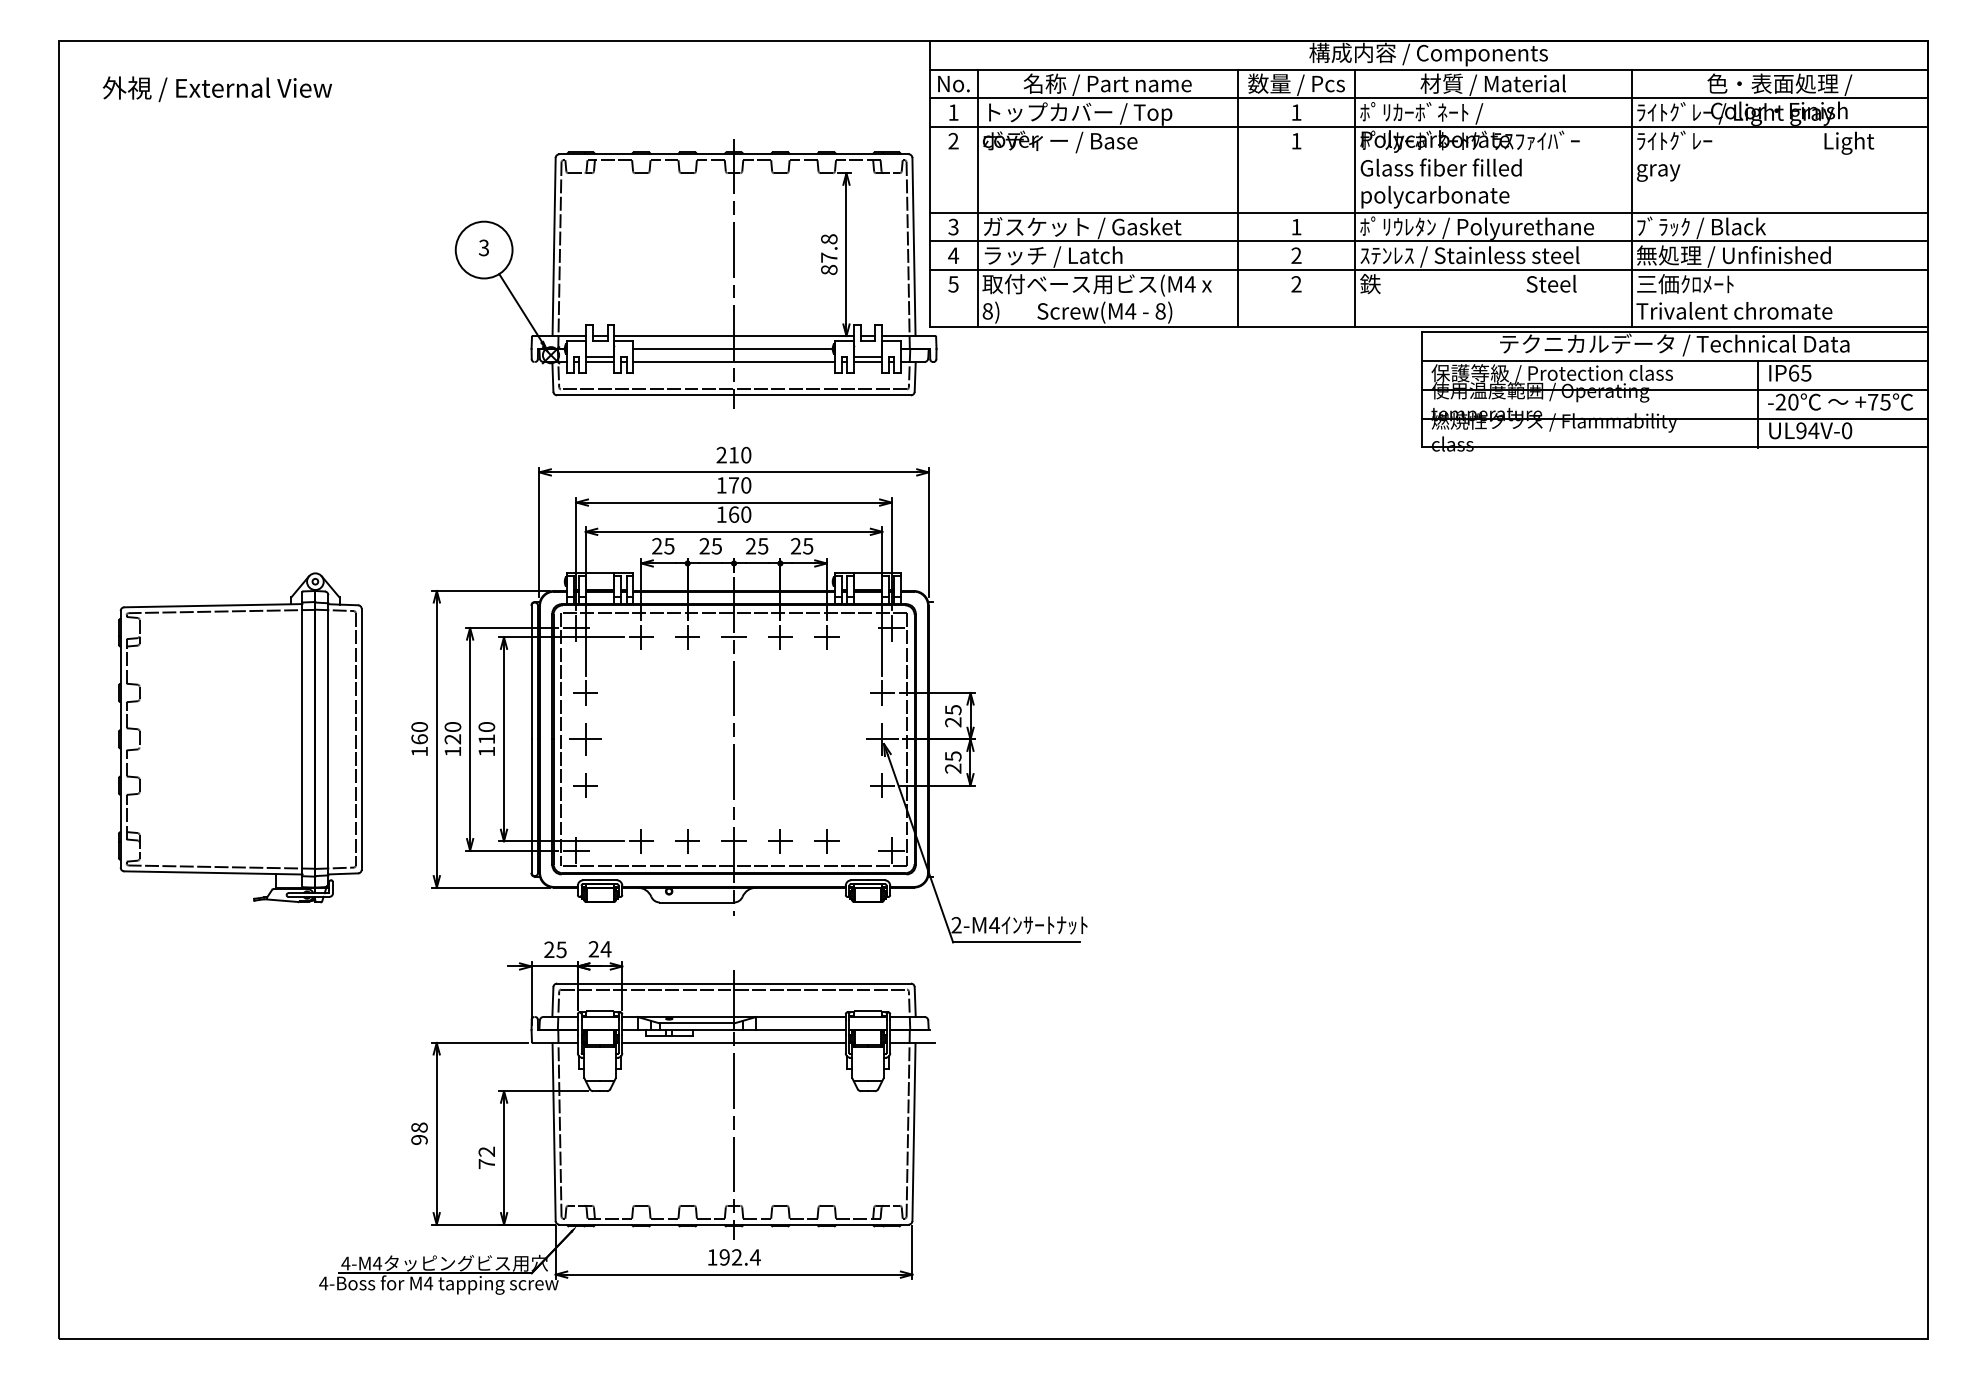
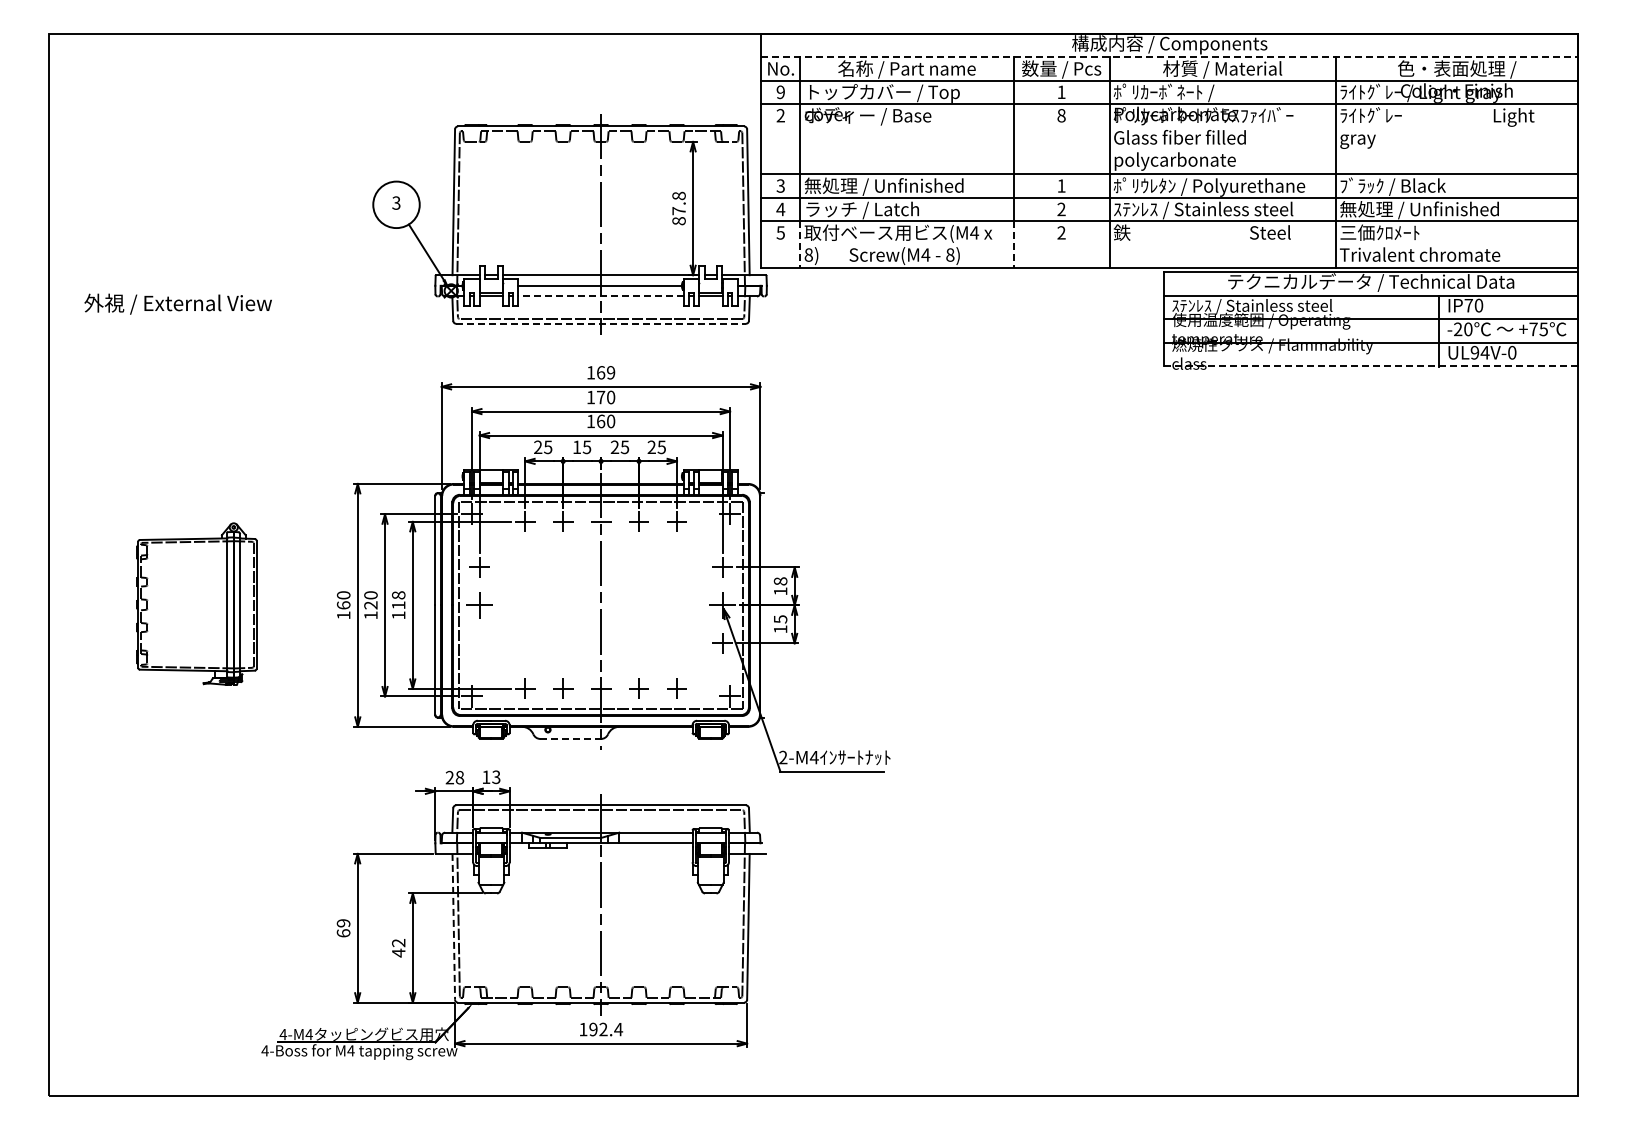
line: (1429, 70) -> (1170, 57), solid -> dashed
text: (216, 88) -> (177, 303), moved
text: (953, 112) -> (780, 92), 1 -> 9
text: (1296, 140) -> (1061, 115), 1 -> 8
text: (1081, 227) -> (885, 186), ガスケット / Gasket -> 無処理 / Unfinished
line: (977, 299) -> (800, 245), solid -> dashed
line: (1237, 299) -> (1013, 245), solid -> dashed
line: (734, 362) -> (601, 296), solid -> dashed
text: (1799, 373) -> (1473, 305), IP65 -> IP70
text: (1551, 374) -> (1270, 306), 保護等級 / Protection class -> ｽﾃﾝﾚｽ / Stainless steel
line: (734, 395) -> (601, 323), solid -> dashed
line: (1675, 447) -> (1371, 366), solid -> dashed
text: (733, 454) -> (600, 372), 210 -> 169
text: (704, 545) -> (576, 446), 25 -> 15
text: (953, 716) -> (780, 586), 25 -> 18
text: (486, 727) -> (398, 595), 110 -> 118
part: (239, 737) -> (196, 603), size x0.6
text: (953, 768) -> (780, 629), 25 -> 15
part: (585, 785) -> (479, 643), removed
line: (697, 901) -> (571, 738), solid -> dashed
text: (561, 949) -> (459, 777), 25 -> 28
text: (600, 949) -> (491, 777), 24 -> 13
line: (733, 1042) -> (600, 853), removed
line: (553, 1131) -> (453, 926), solid -> dashed
text: (419, 1134) -> (343, 928), 98 -> 69
text: (486, 1163) -> (398, 952), 72 -> 42

